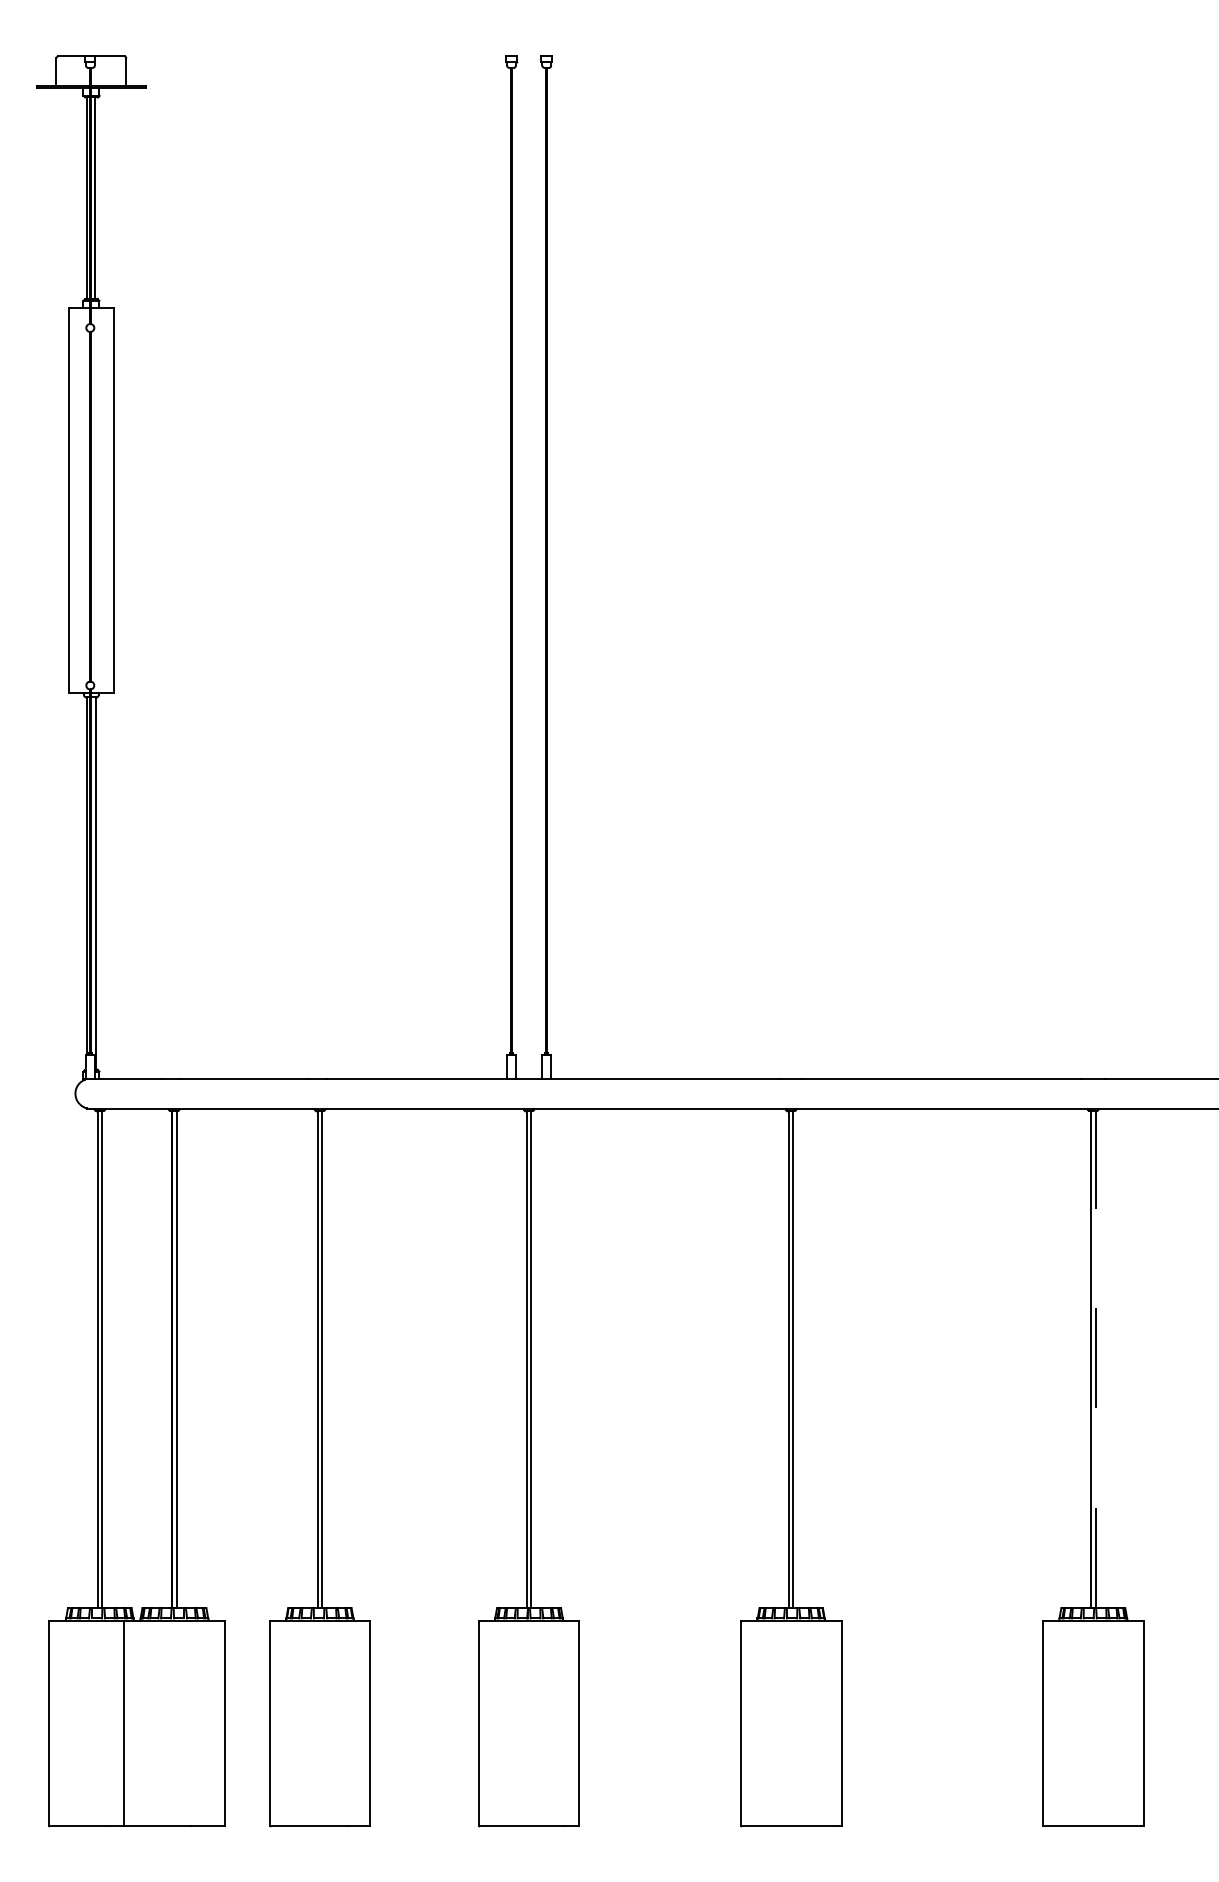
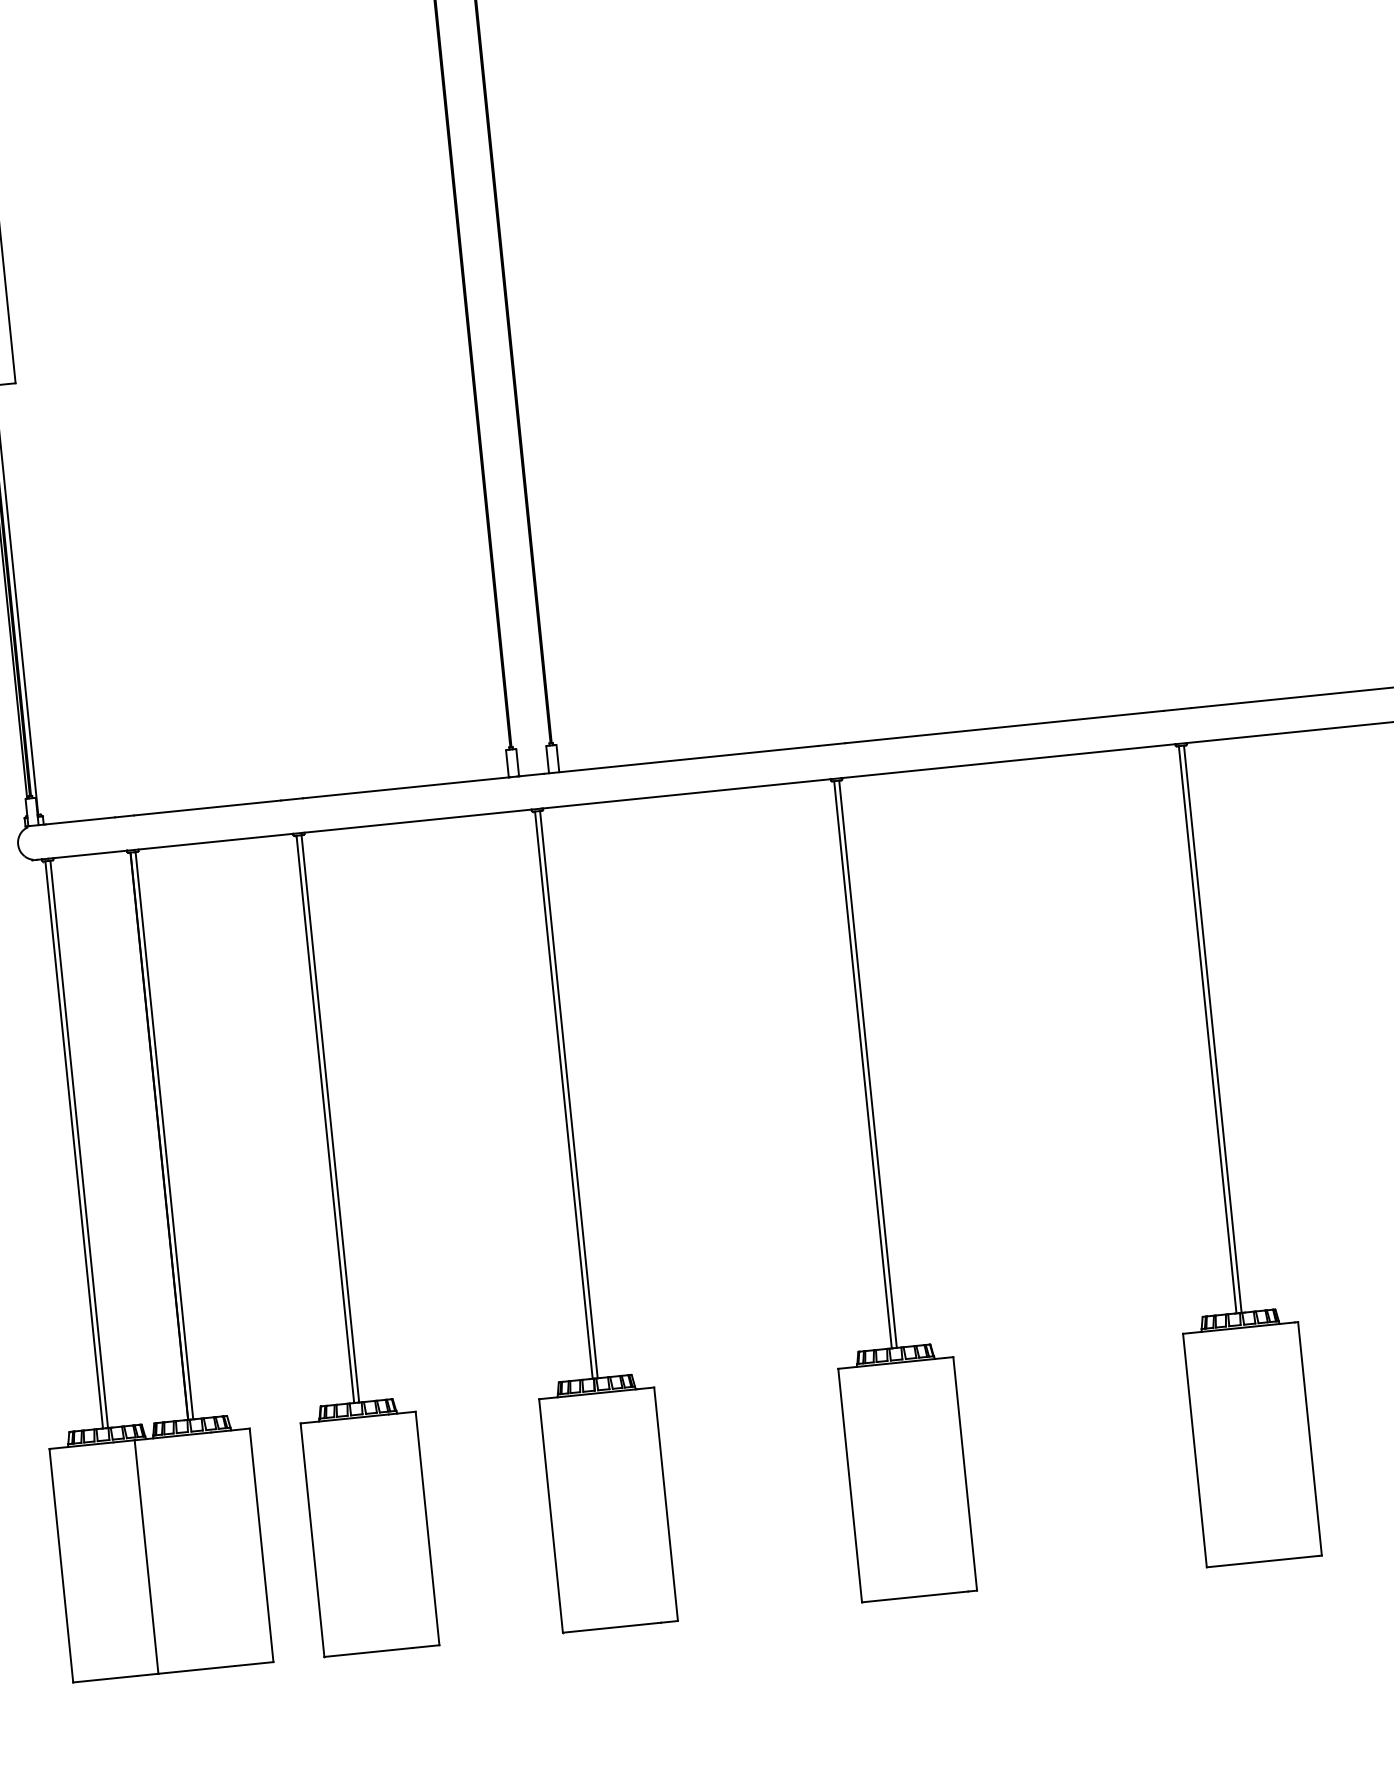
line: (1095, 1359) -> (1212, 1029), dashed -> solid

